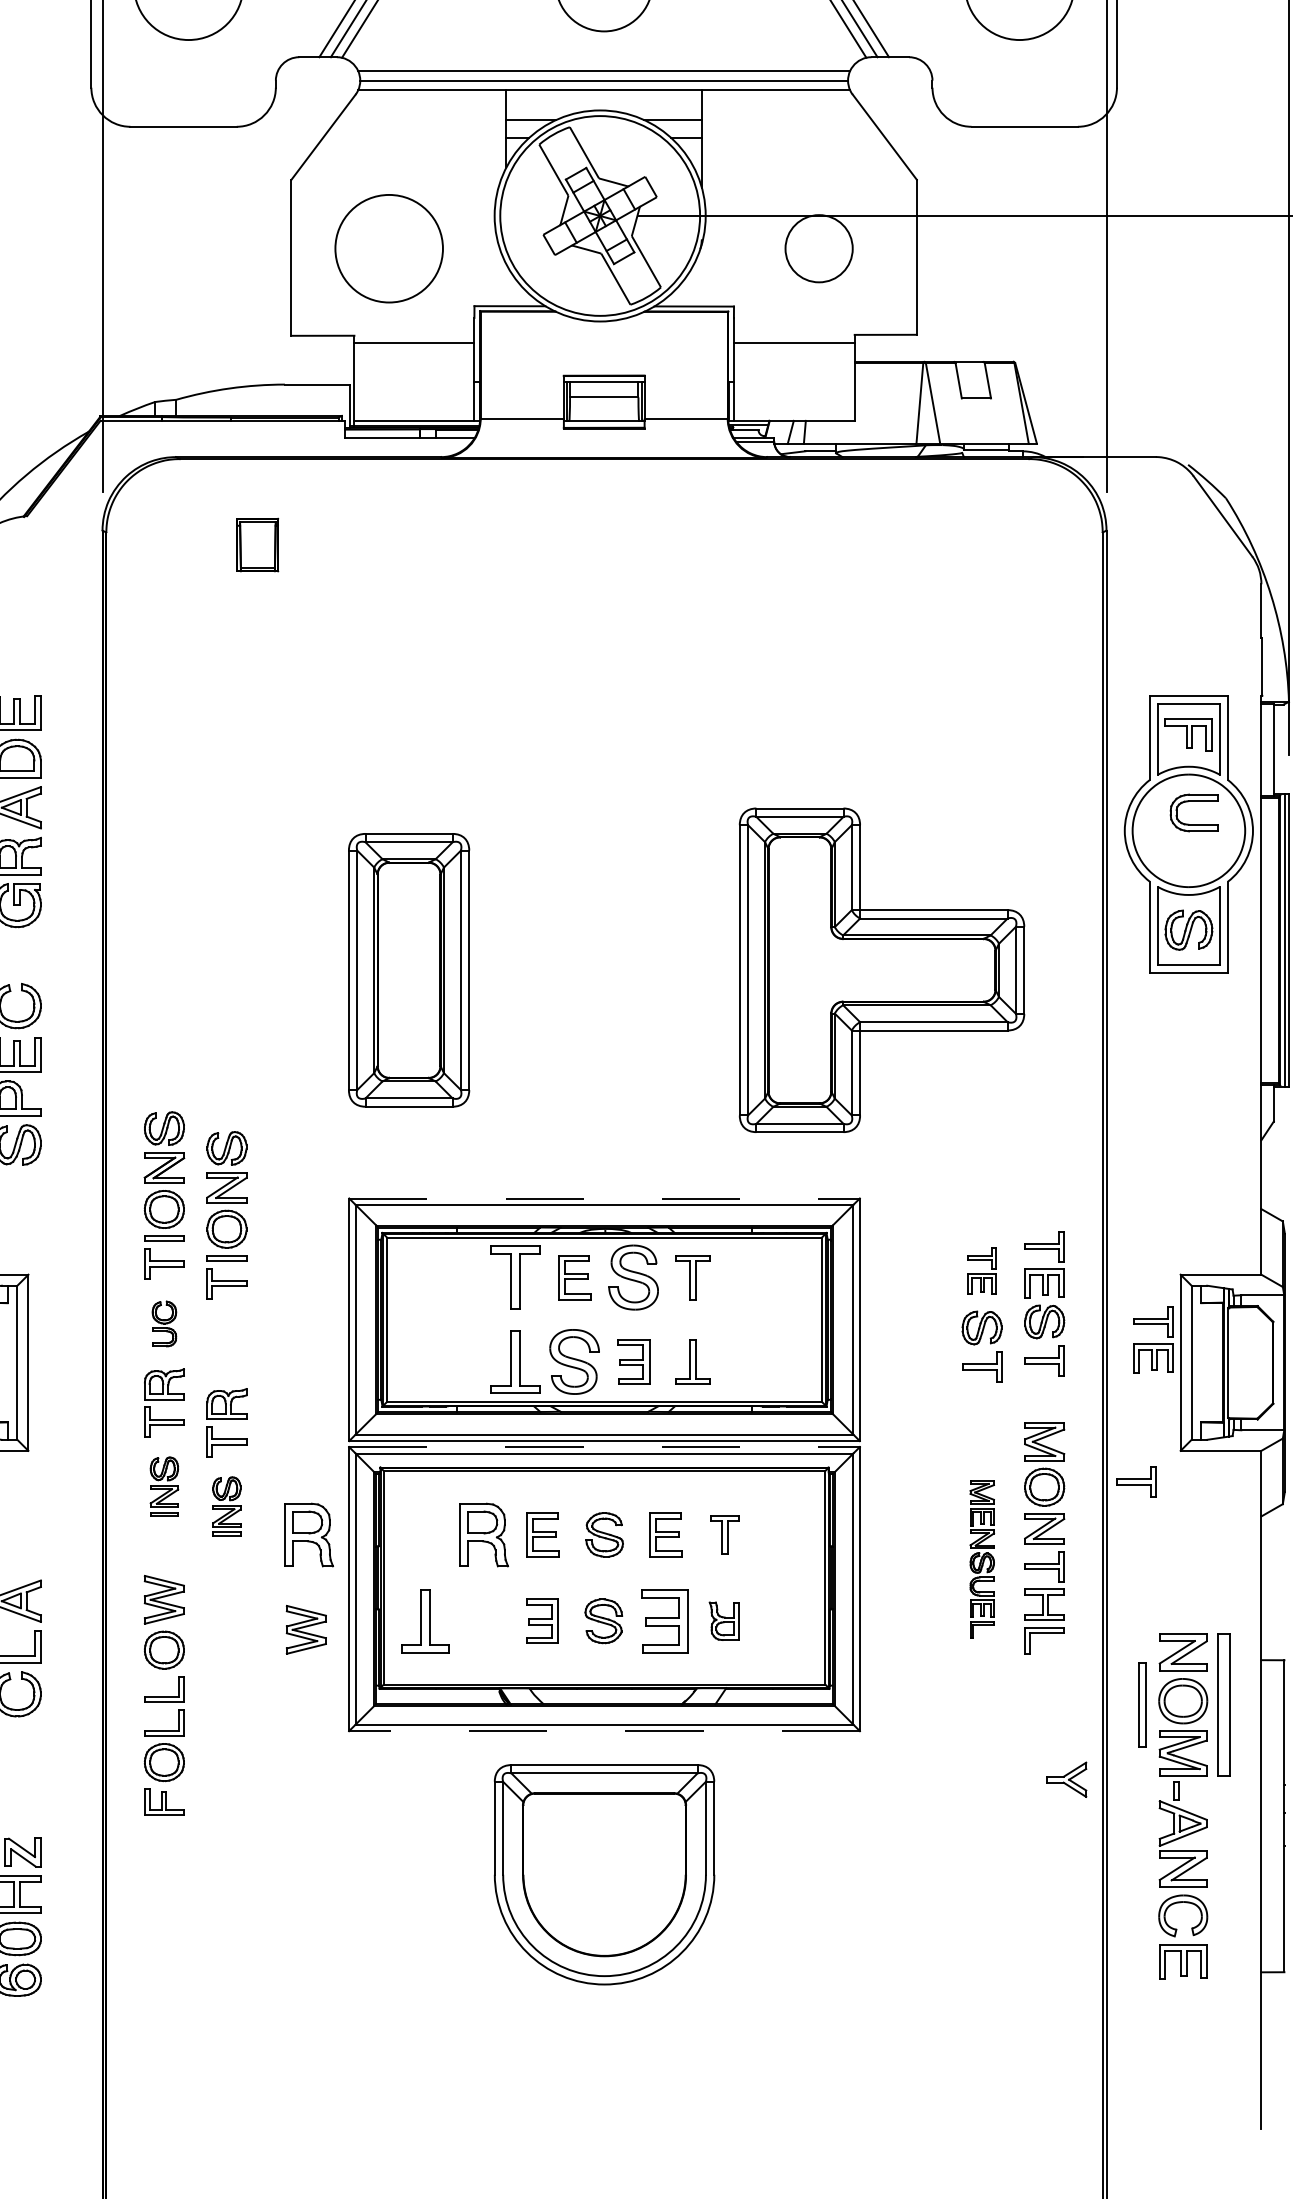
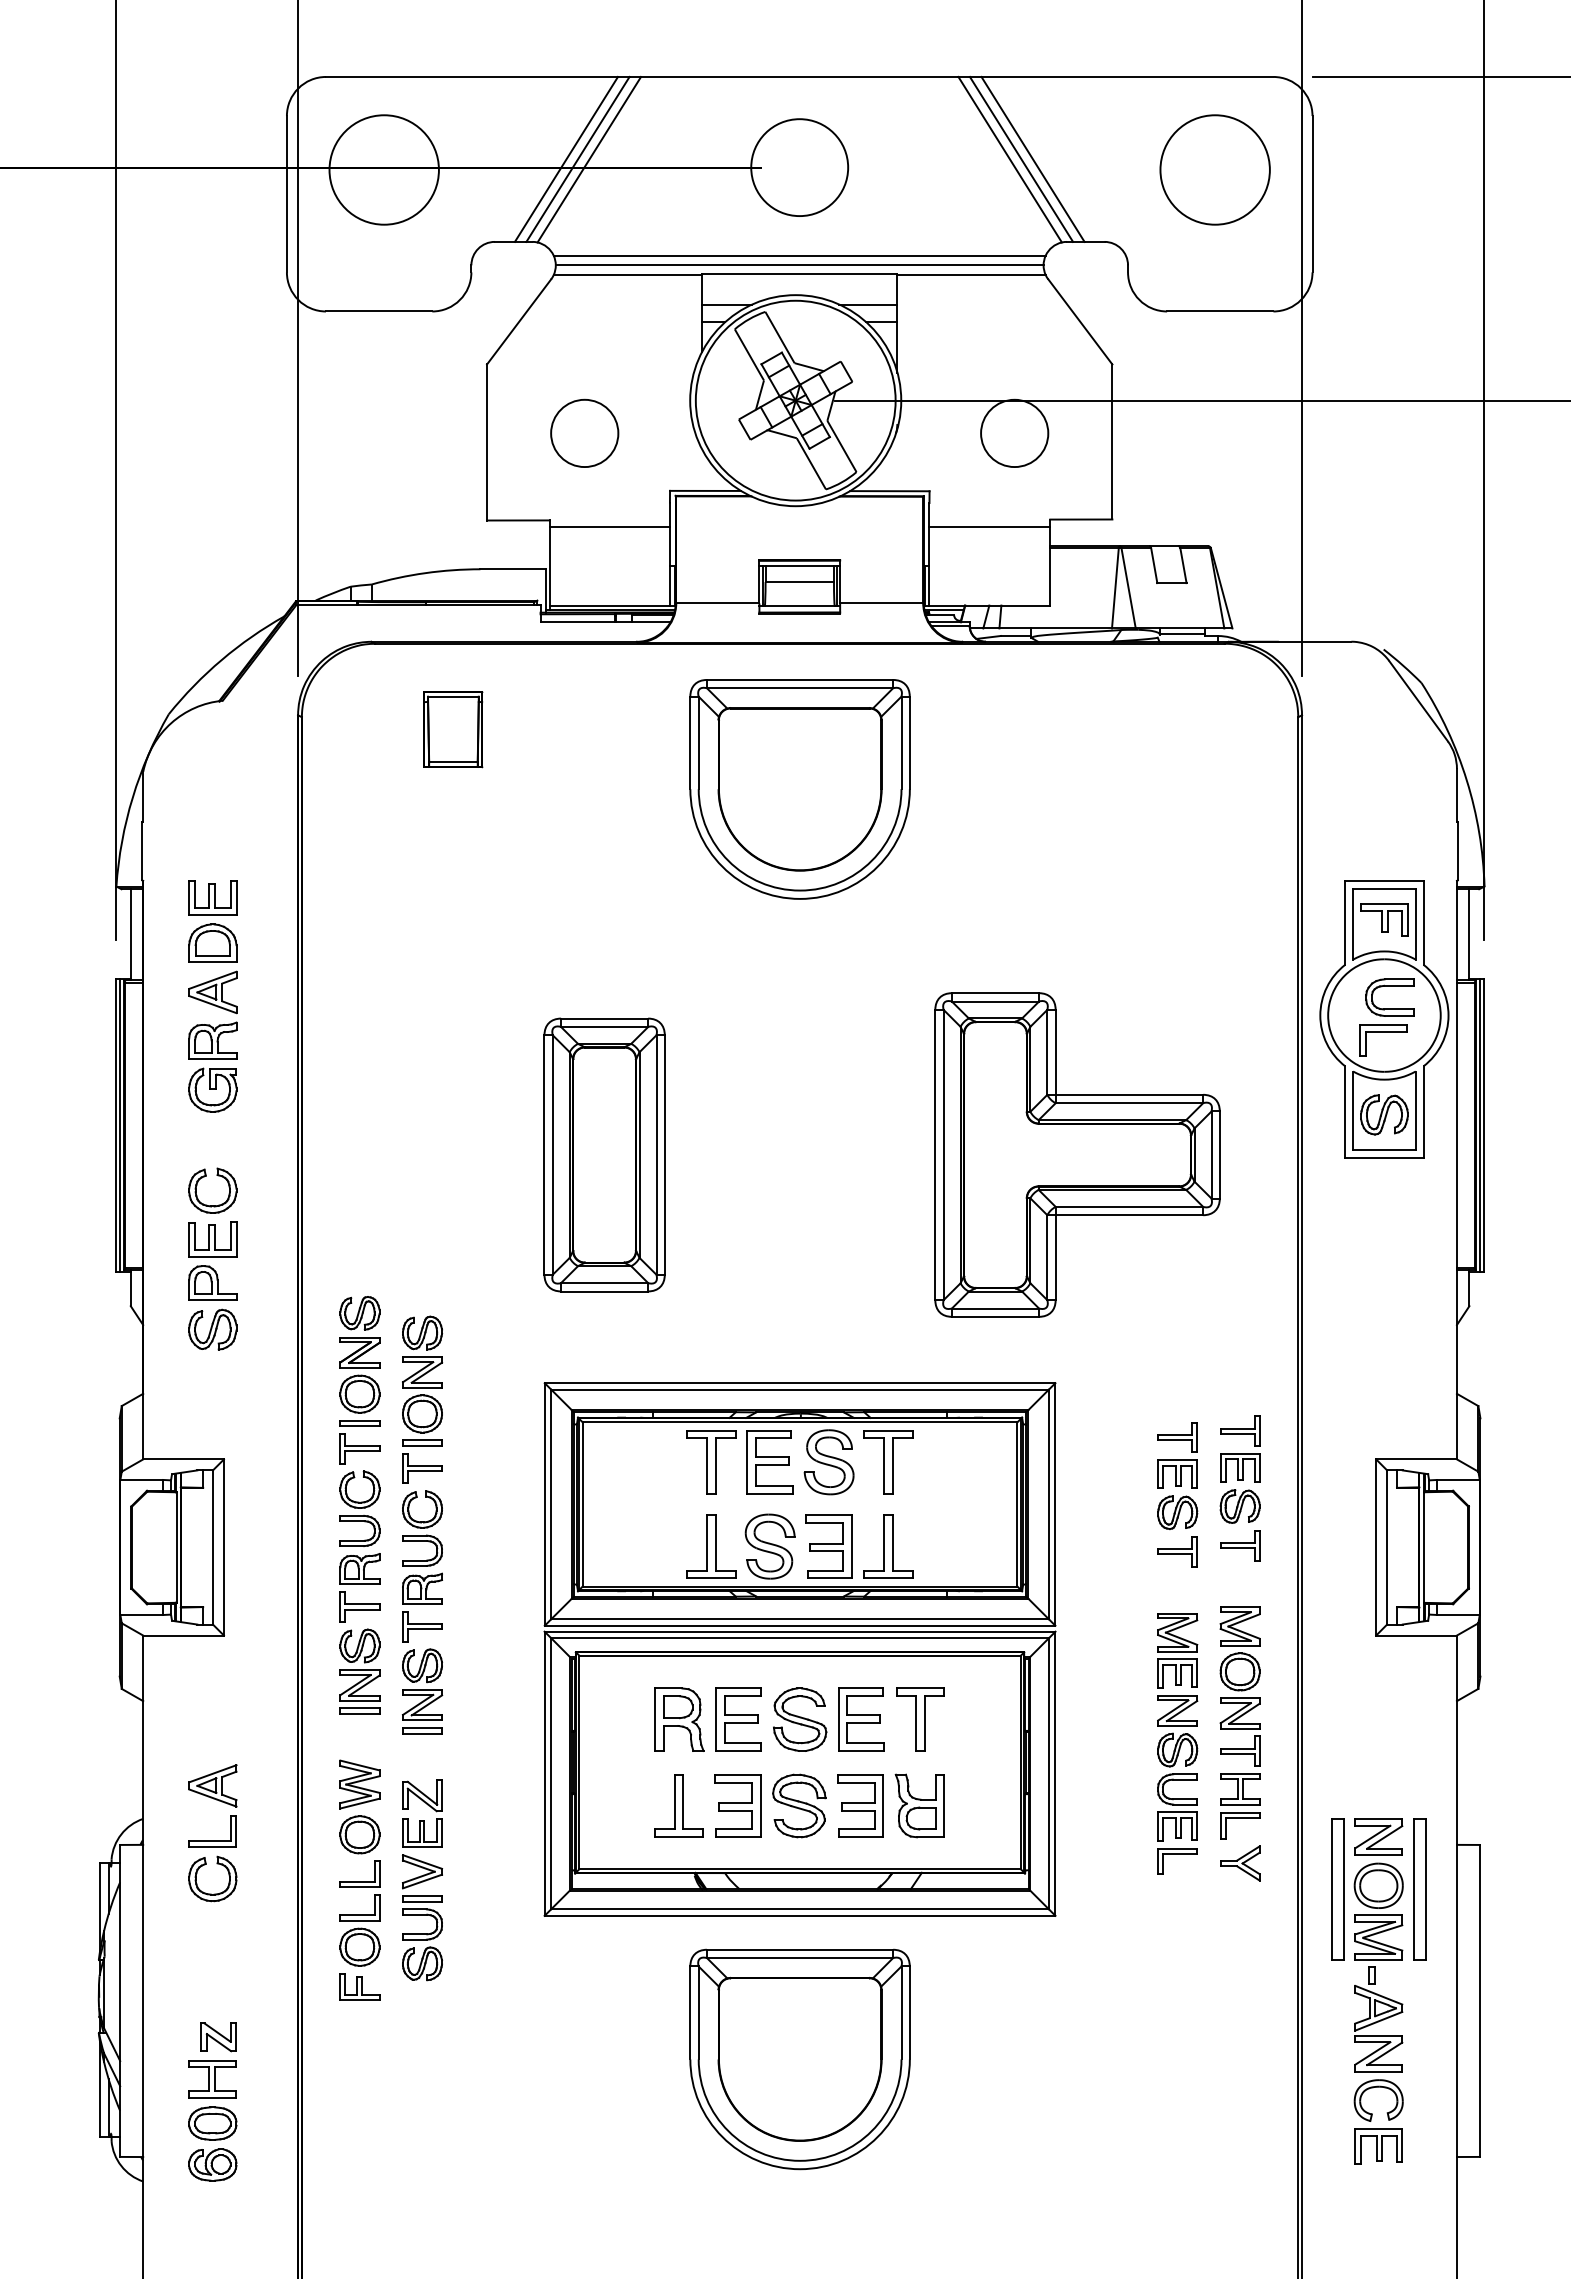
circle: (388, 248) -> (584, 433), size x0.62
part: (257, 544) -> (453, 729), size x1.43
part: (603, 604) -> (799, 789), added
part: (1187, 847) -> (1383, 1032), added
line: (604, 1198) -> (800, 1383), dashed -> solid
part: (981, 1270) -> (1177, 1455), size x1.43
part: (573, 1277) -> (769, 1462), size x1.43
part: (692, 1277) -> (888, 1462), size x1.43
part: (163, 1323) -> (359, 1508), size x1.67
part: (1153, 1338) -> (1349, 1523), removed
part: (226, 1343) -> (422, 1528), added
part: (632, 1361) -> (828, 1546), size x1.43
part: (692, 1361) -> (888, 1546), size x1.43
line: (604, 1446) -> (800, 1631), dashed -> solid
part: (1135, 1481) -> (1331, 1666), removed
part: (163, 1486) -> (359, 1671), size x1.43
part: (226, 1506) -> (422, 1691), size x1.43
part: (308, 1534) -> (504, 1719), removed
part: (542, 1534) -> (738, 1719), size x1.43
part: (604, 1534) -> (800, 1719), size x1.43
part: (665, 1534) -> (861, 1719), size x1.43
part: (724, 1534) -> (920, 1719), size x1.67
part: (981, 1558) -> (1177, 1743), size x1.67
part: (424, 1620) -> (678, 1805), moved
part: (541, 1620) -> (737, 1805), size x1.43
part: (603, 1620) -> (799, 1805), size x1.43
part: (723, 1620) -> (919, 1805), size x1.67
part: (305, 1629) -> (501, 1814), removed
part: (226, 1695) -> (422, 1880), added
part: (1141, 1704) -> (1337, 1889), size x1.67
line: (603, 1730) -> (799, 1915), dashed -> solid
part: (1066, 1779) -> (1240, 1863), moved

